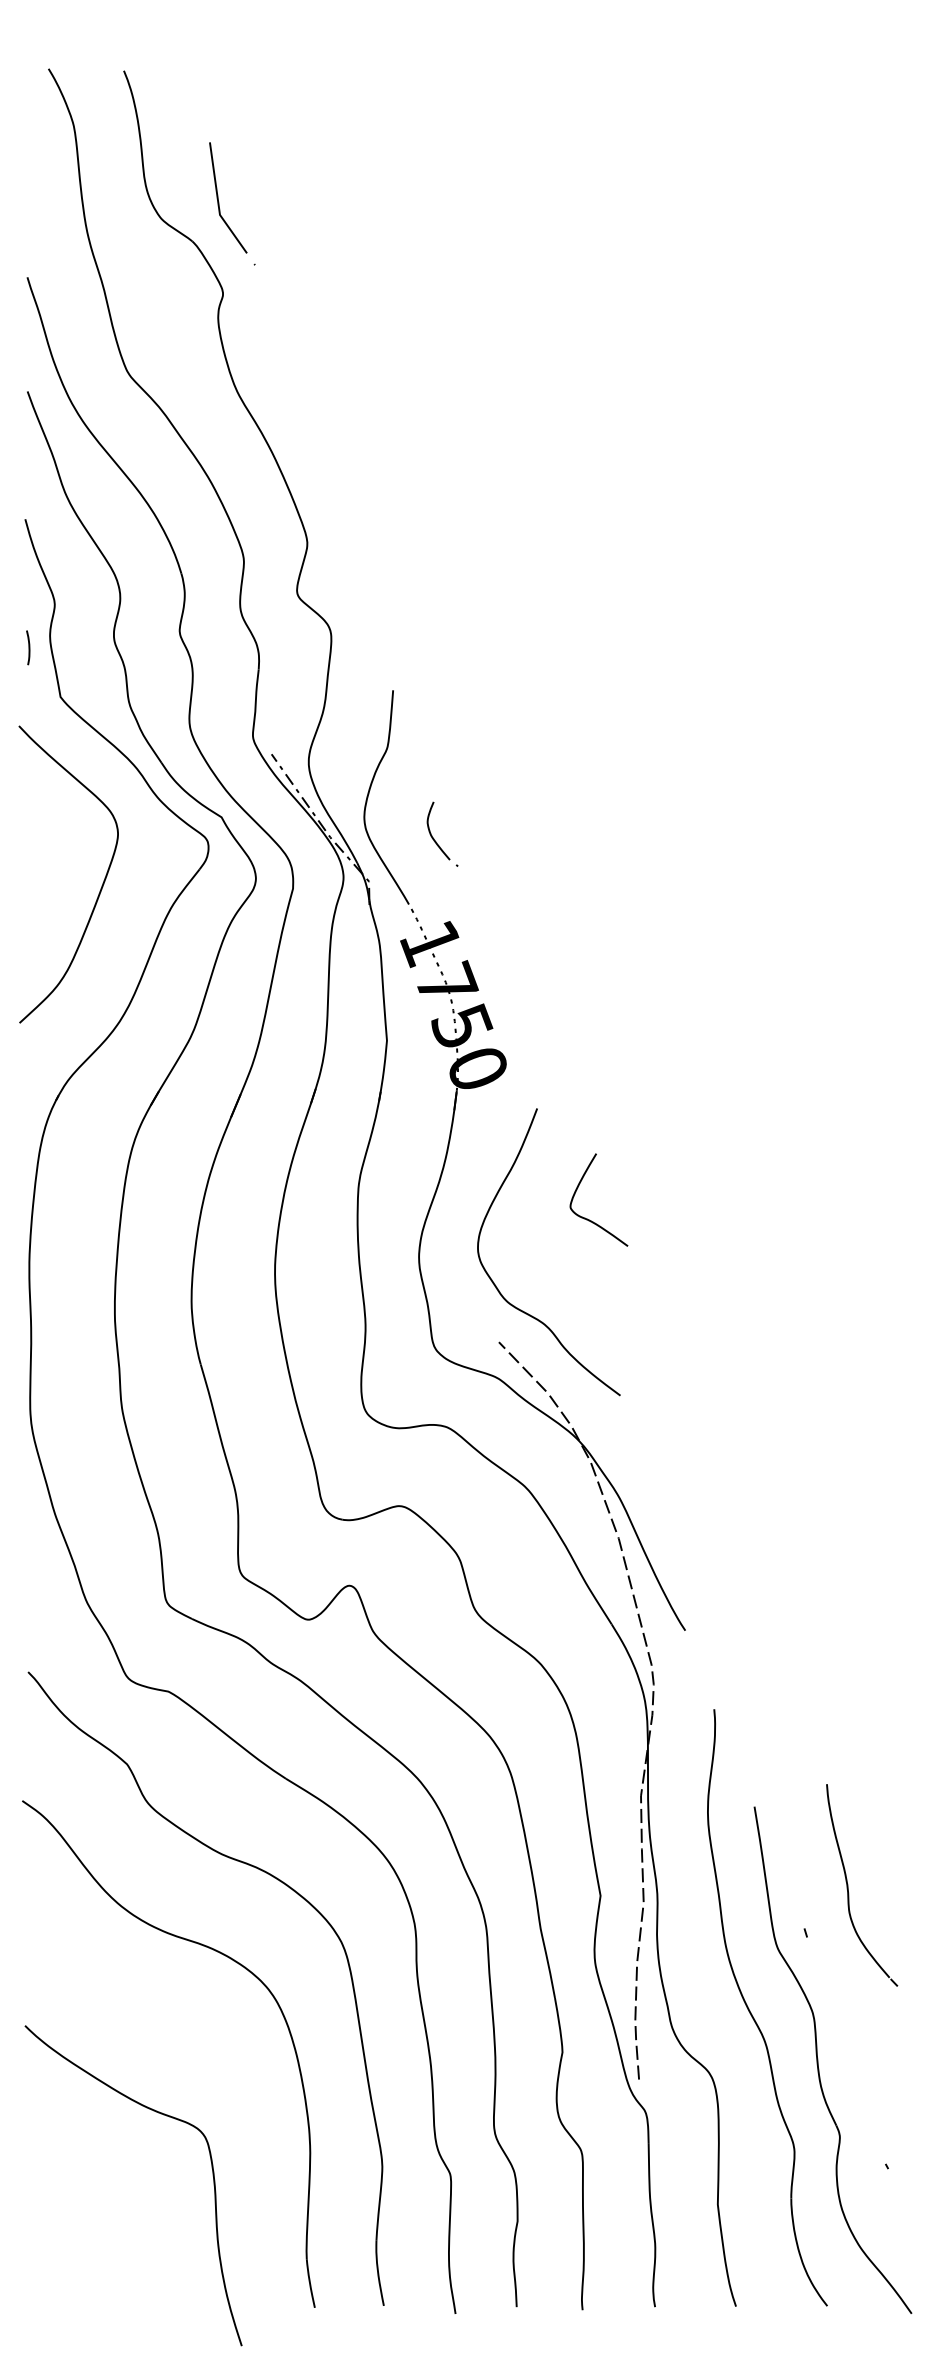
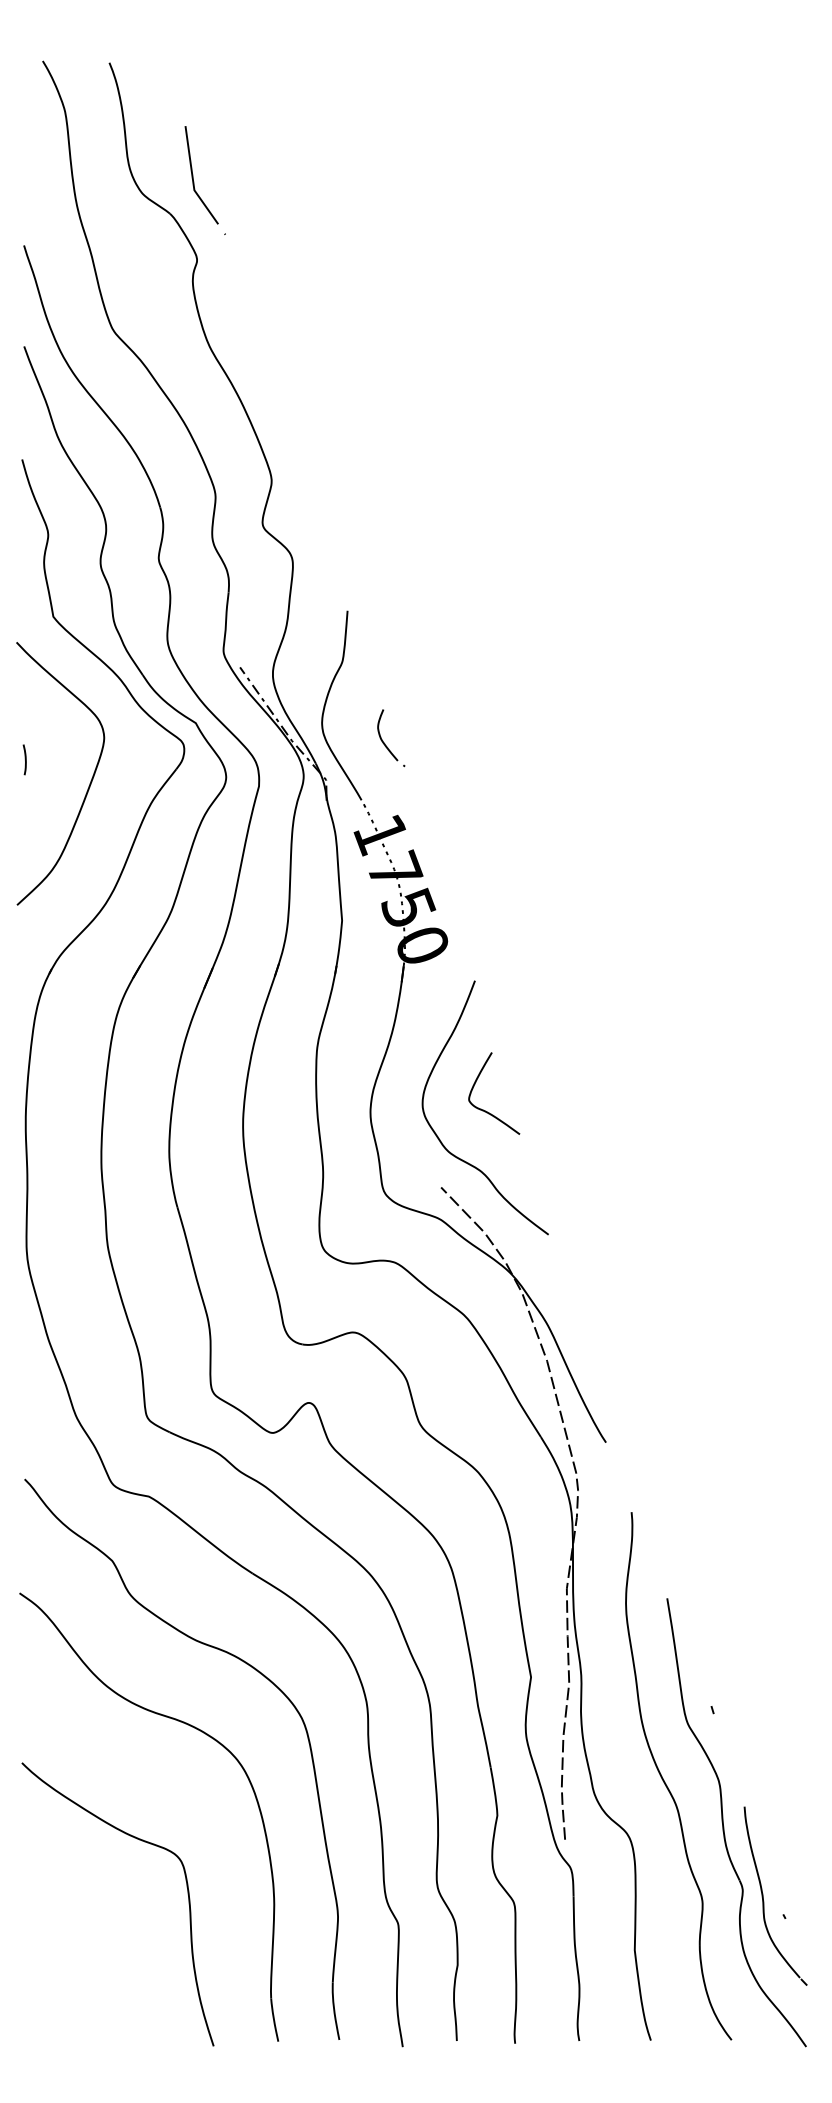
curve: (28, 647) -> (25, 759), moved
curve: (589, 1219) -> (485, 1110), moved
part: (848, 1885) -> (763, 1896), moved
curve: (163, 2115) -> (144, 1842), moved

